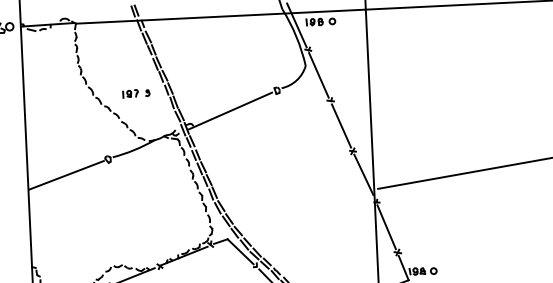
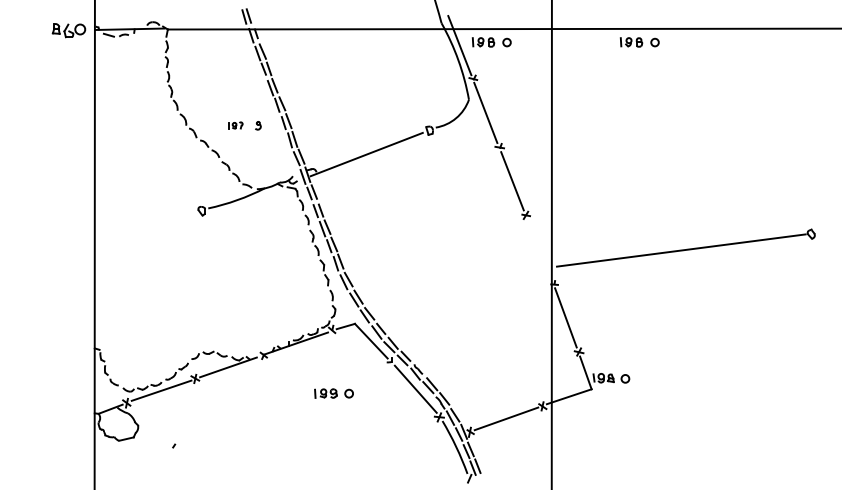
part: (432, 16) -> (639, 42), added
part: (130, 93) -> (235, 125), size x0.7
line: (66, 174) -> (145, 228), removed
line: (363, 174) -> (538, 246), removed

